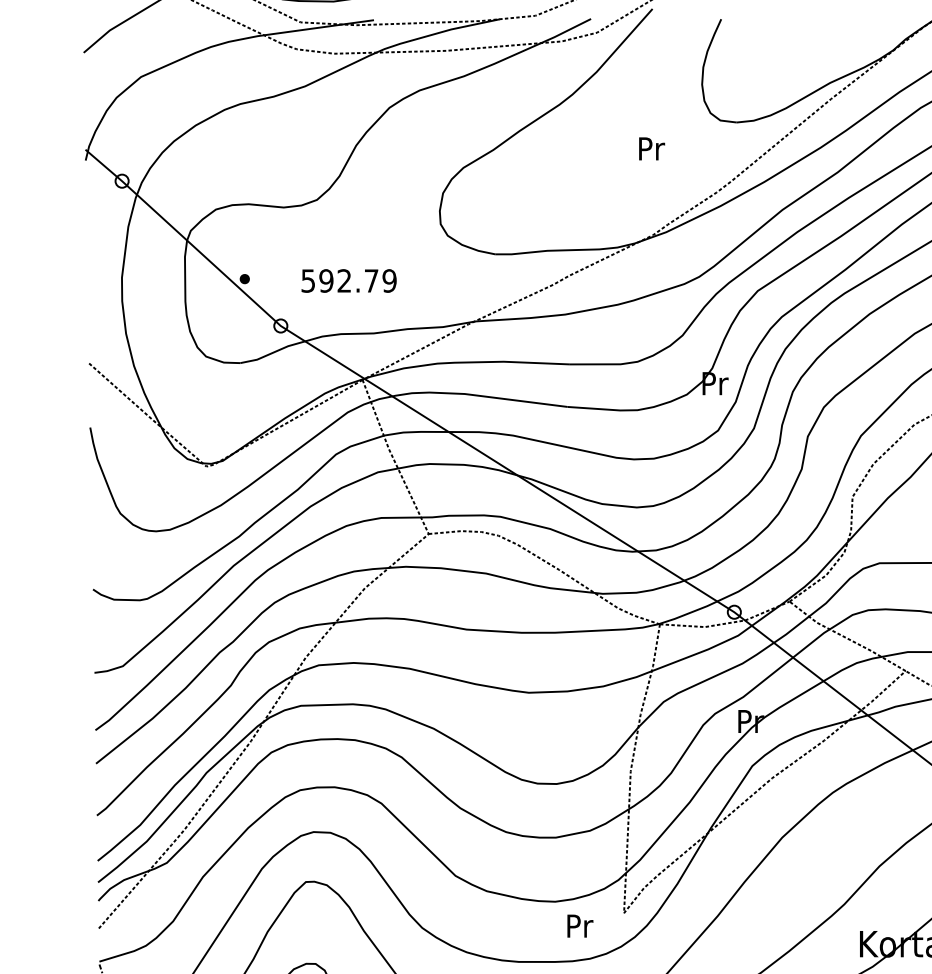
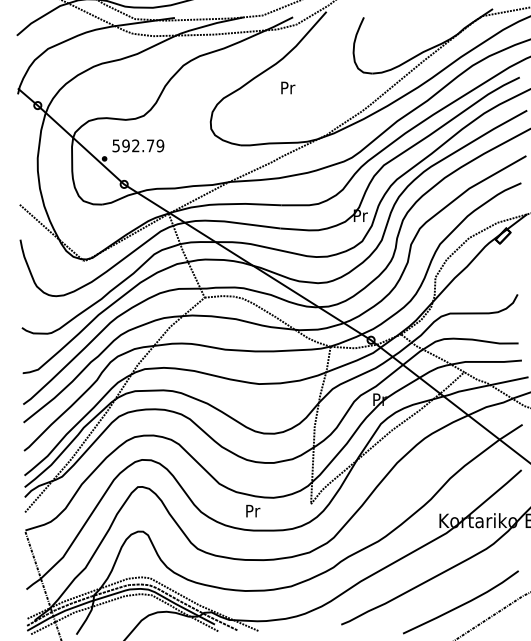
text: (652, 147) -> (288, 87), moved
text: (349, 280) -> (138, 145), moved
text: (580, 924) -> (253, 510), moved

